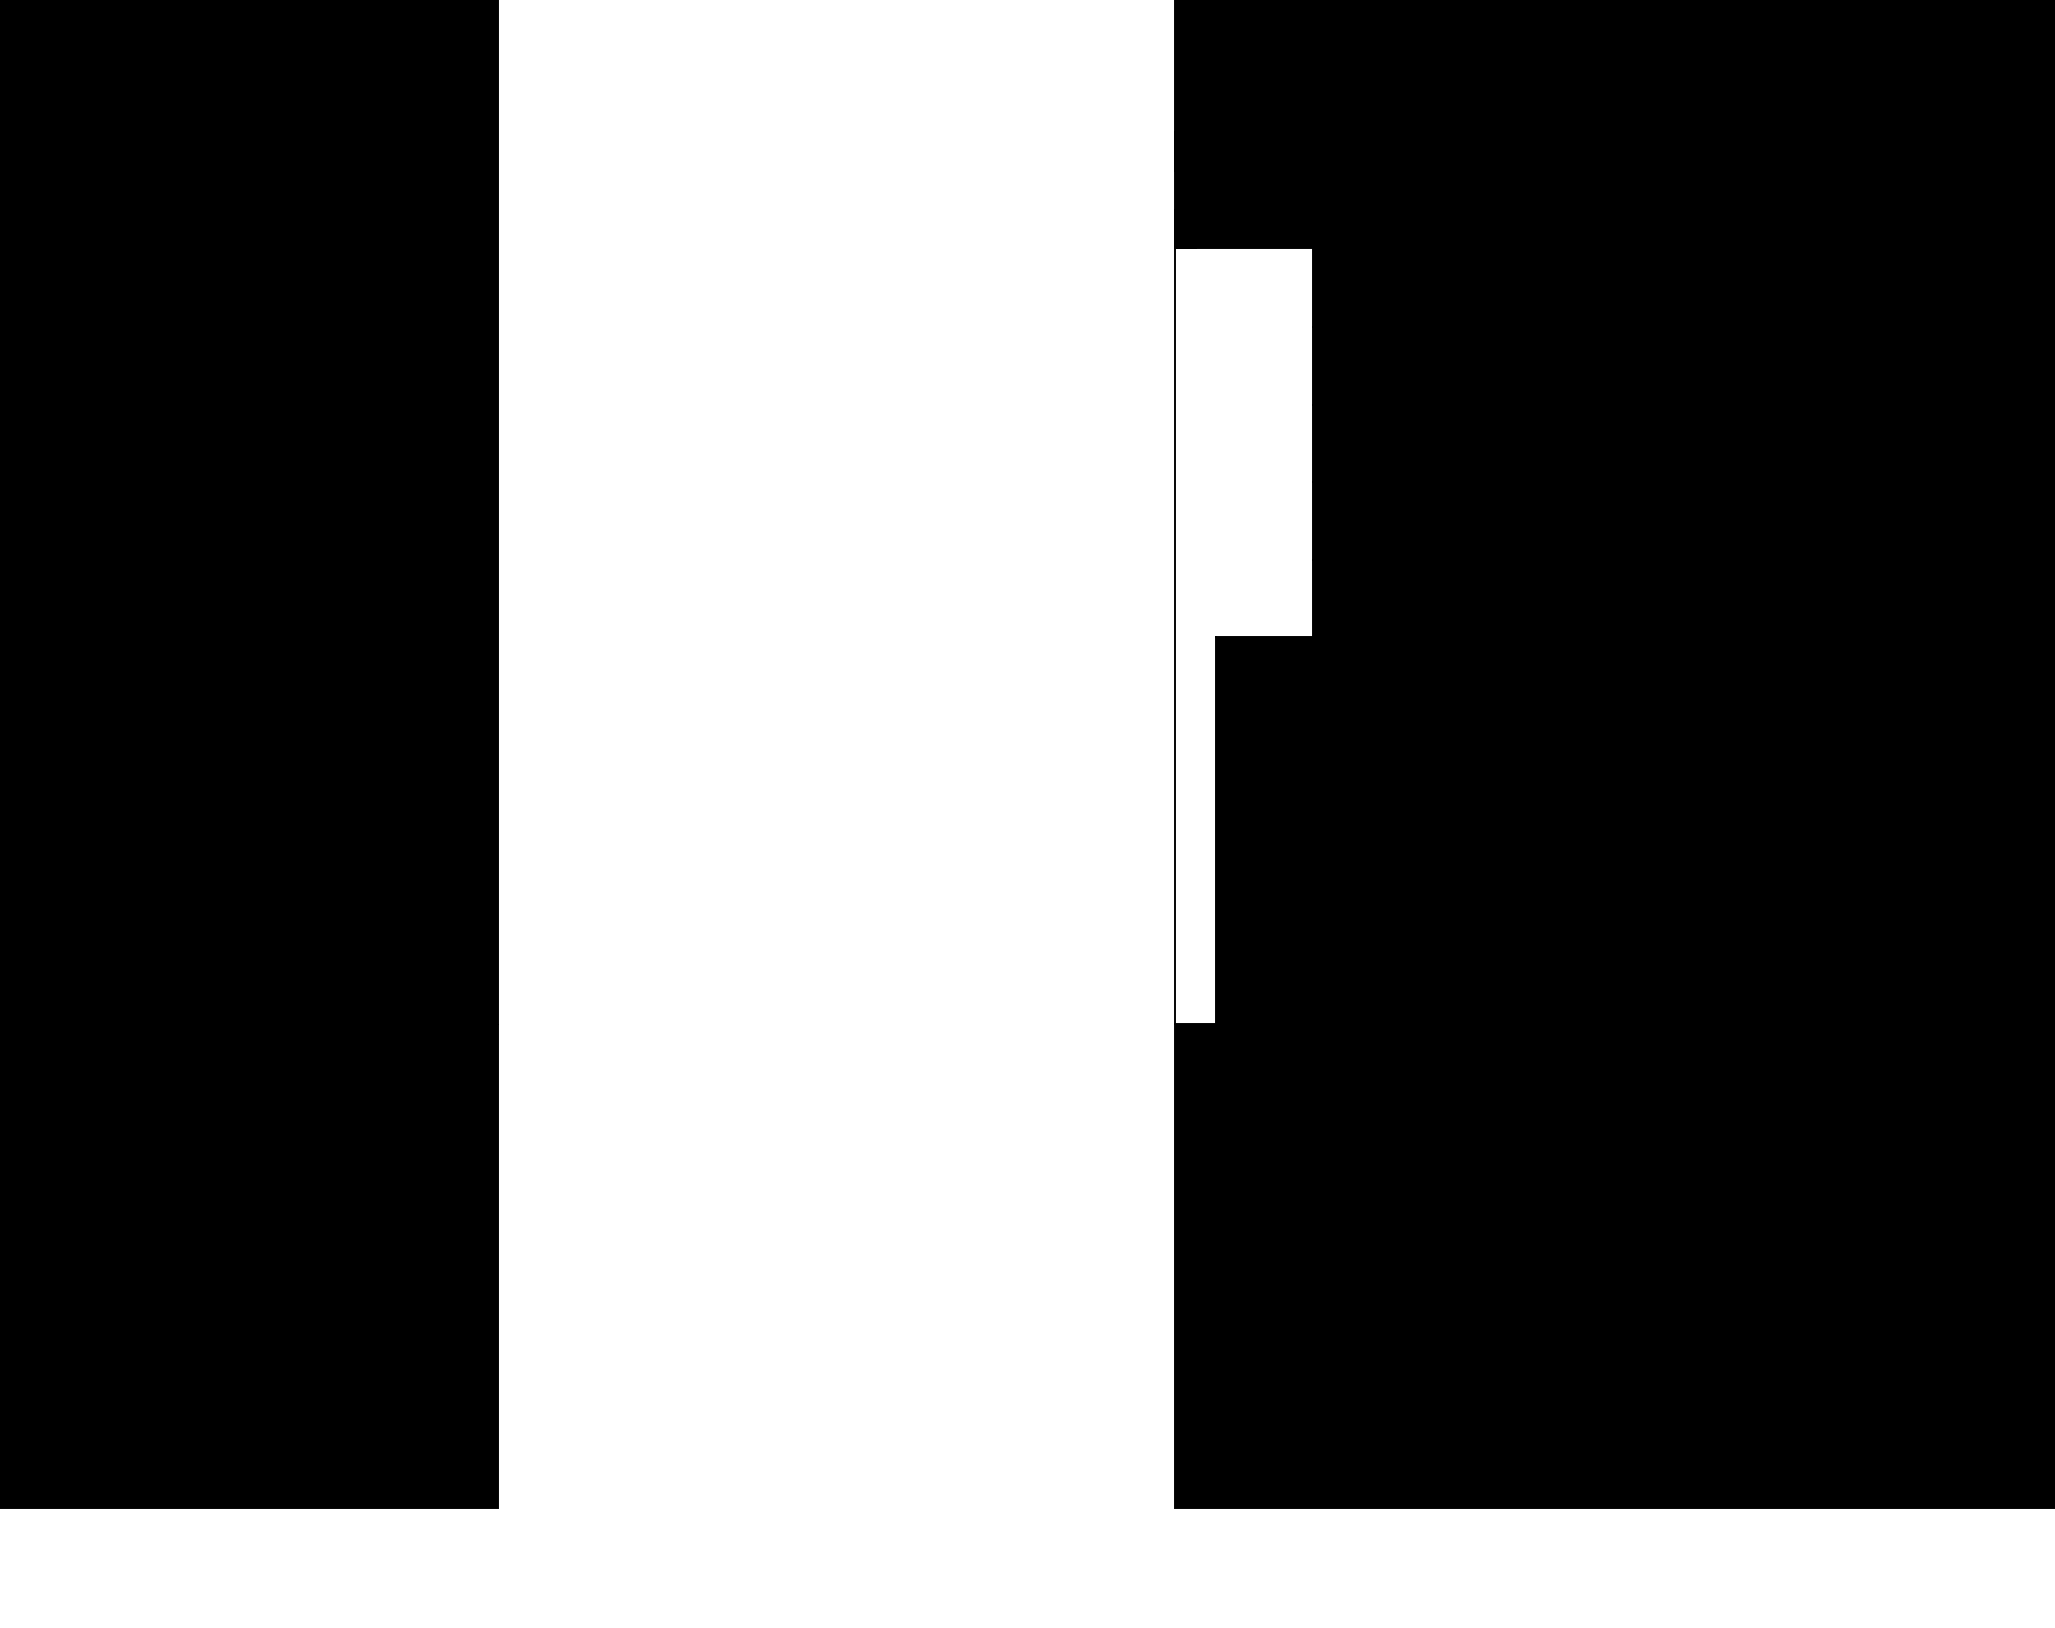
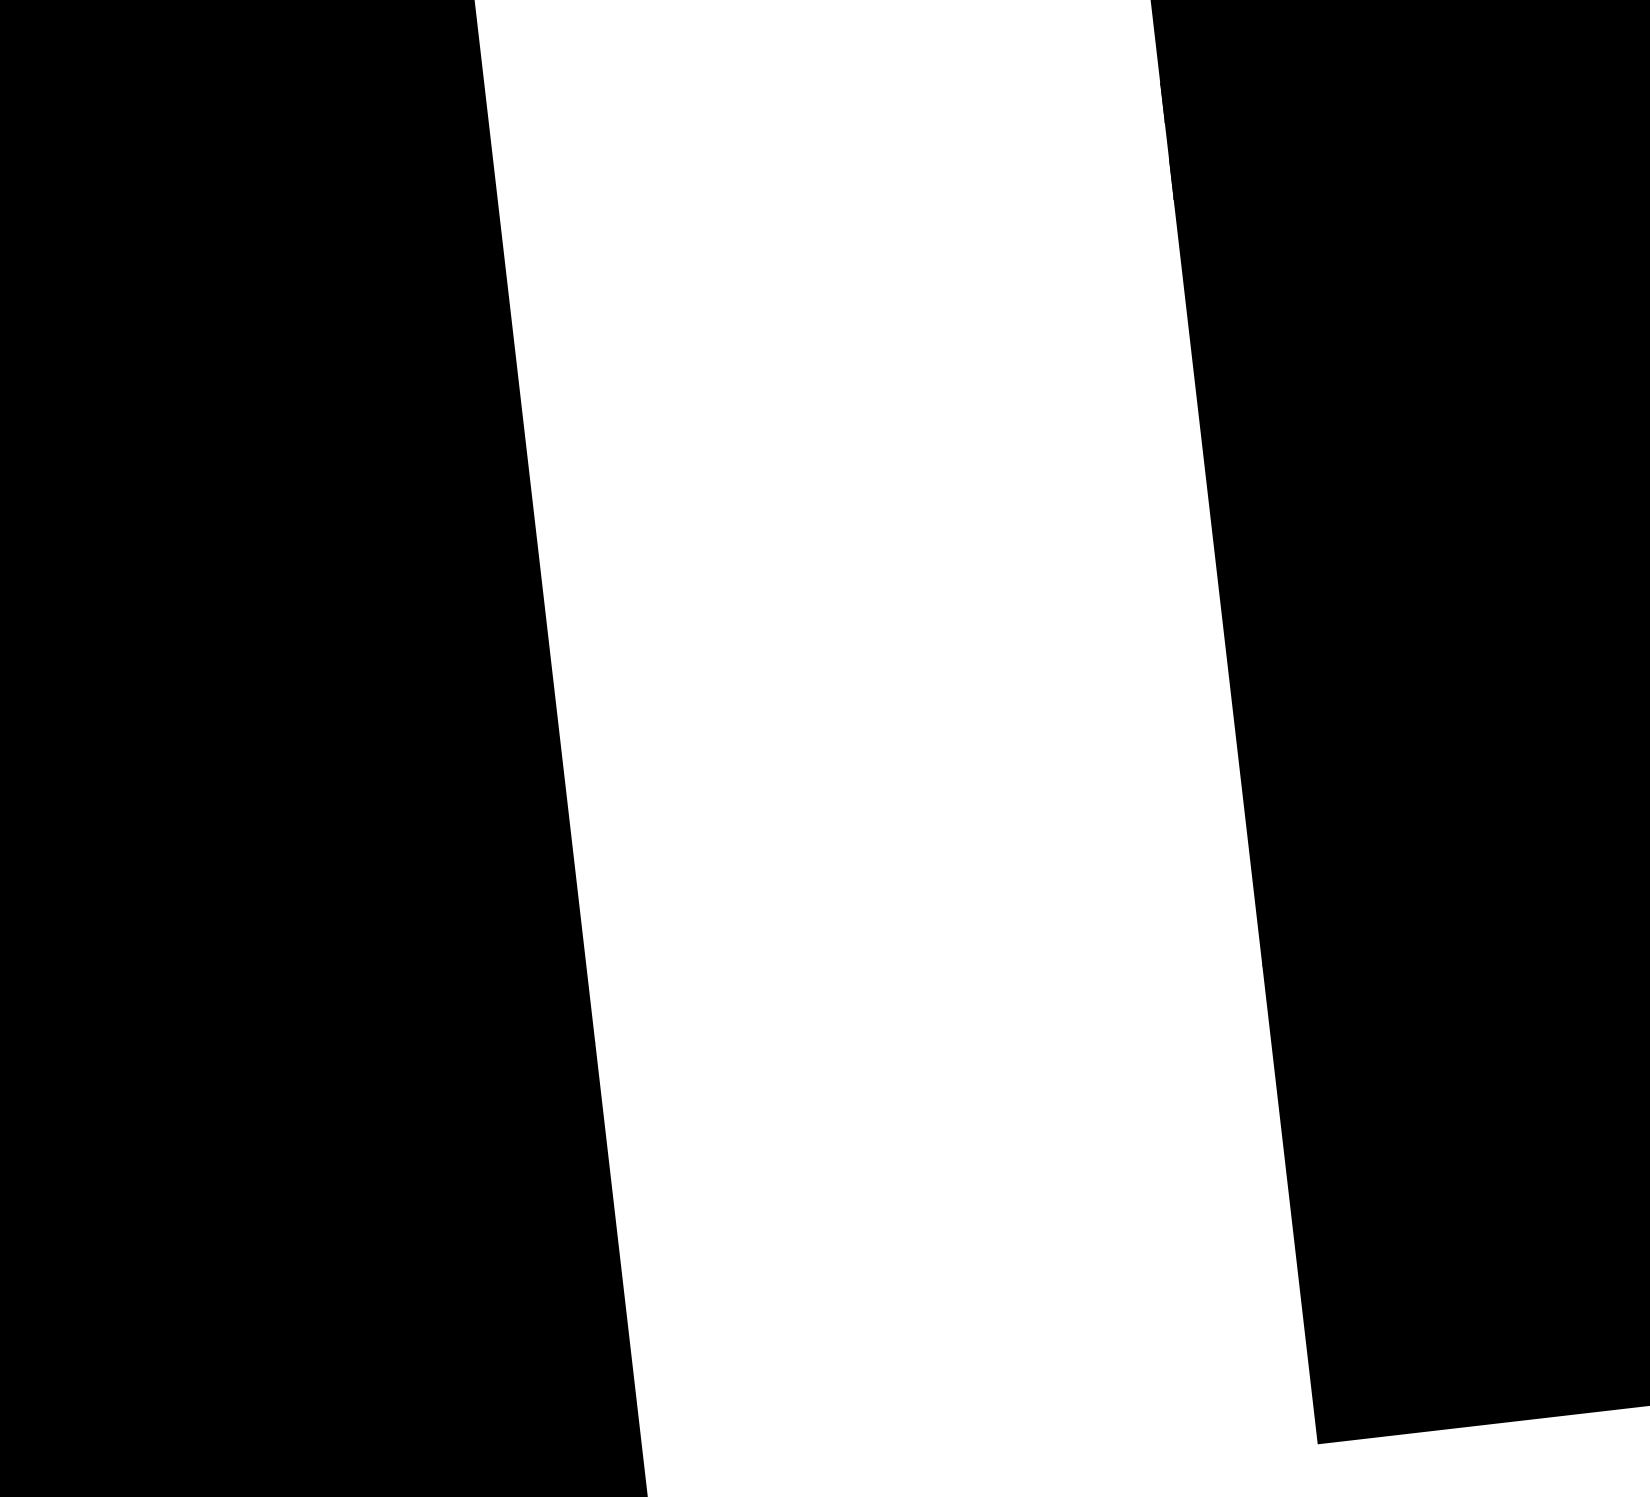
fill: (1243, 636) -> (1286, 574), added

